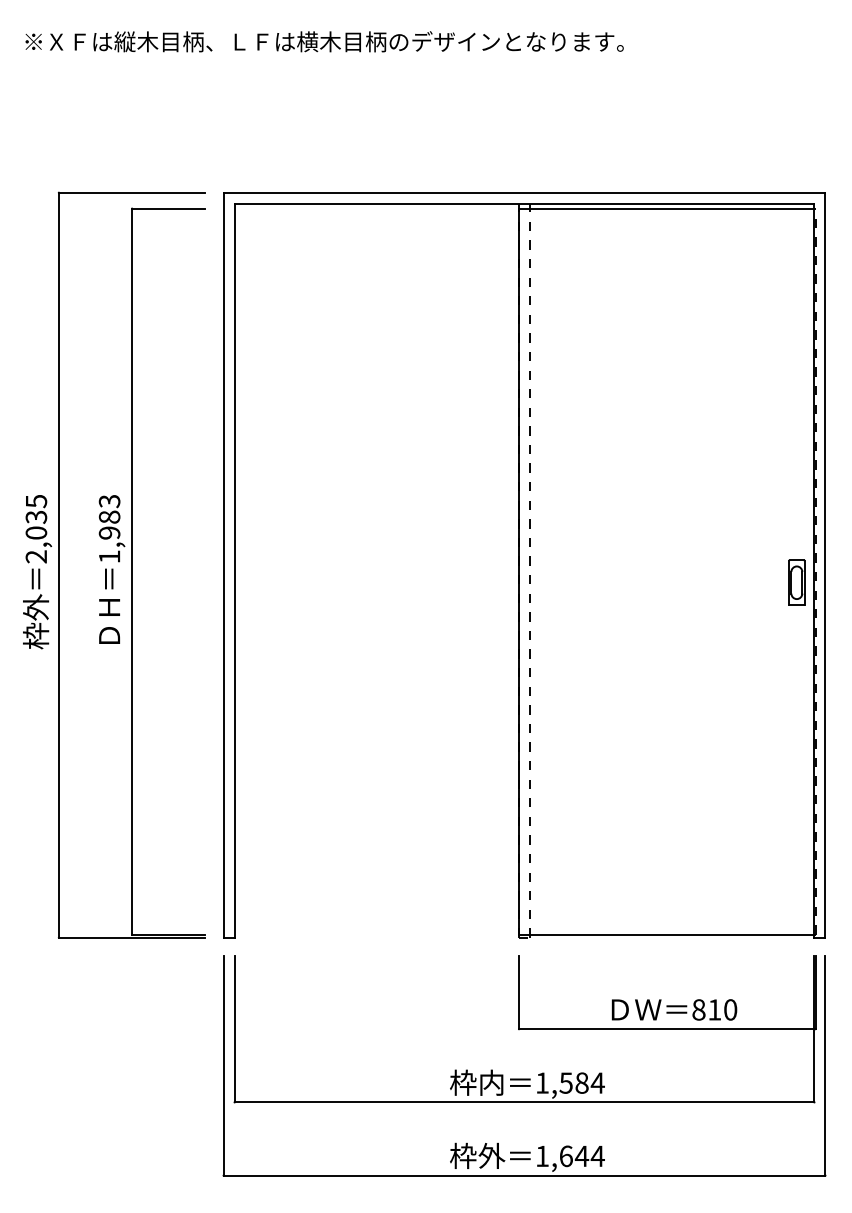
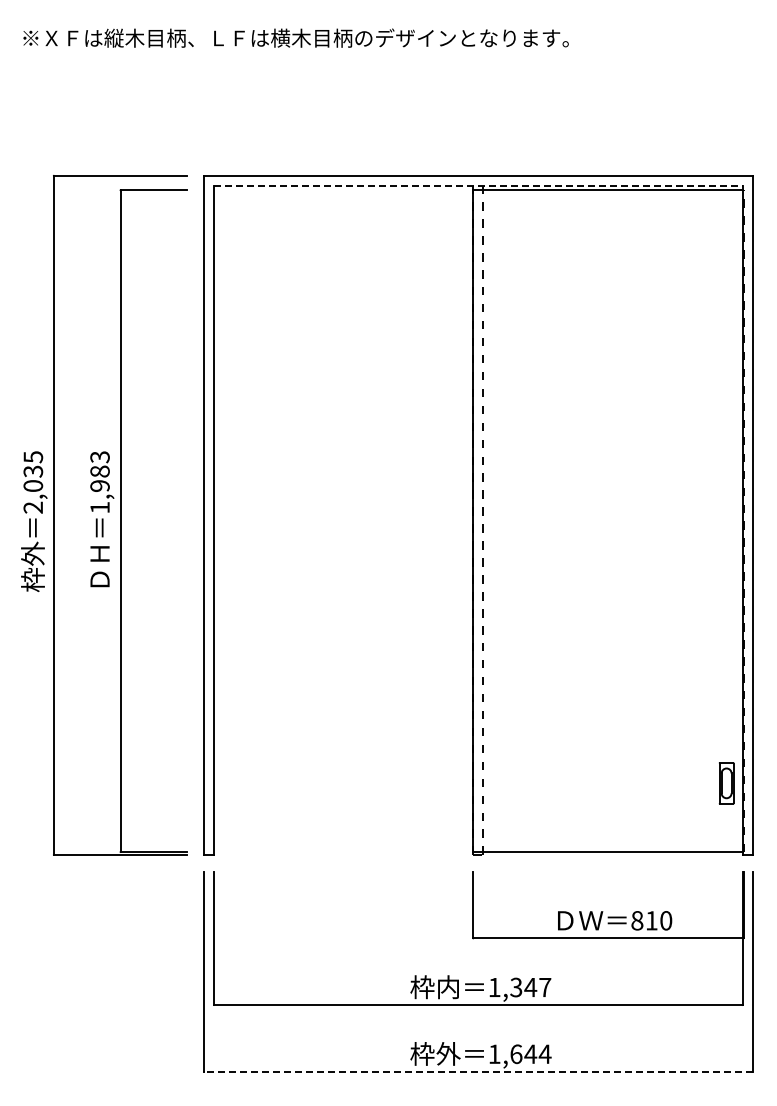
line: (524, 203) -> (478, 185), solid -> dashed
part: (796, 582) -> (726, 783), moved
text: (582, 1083) -> (531, 987), 1,584 -> 1,347
line: (523, 1175) -> (477, 1071), solid -> dashed

